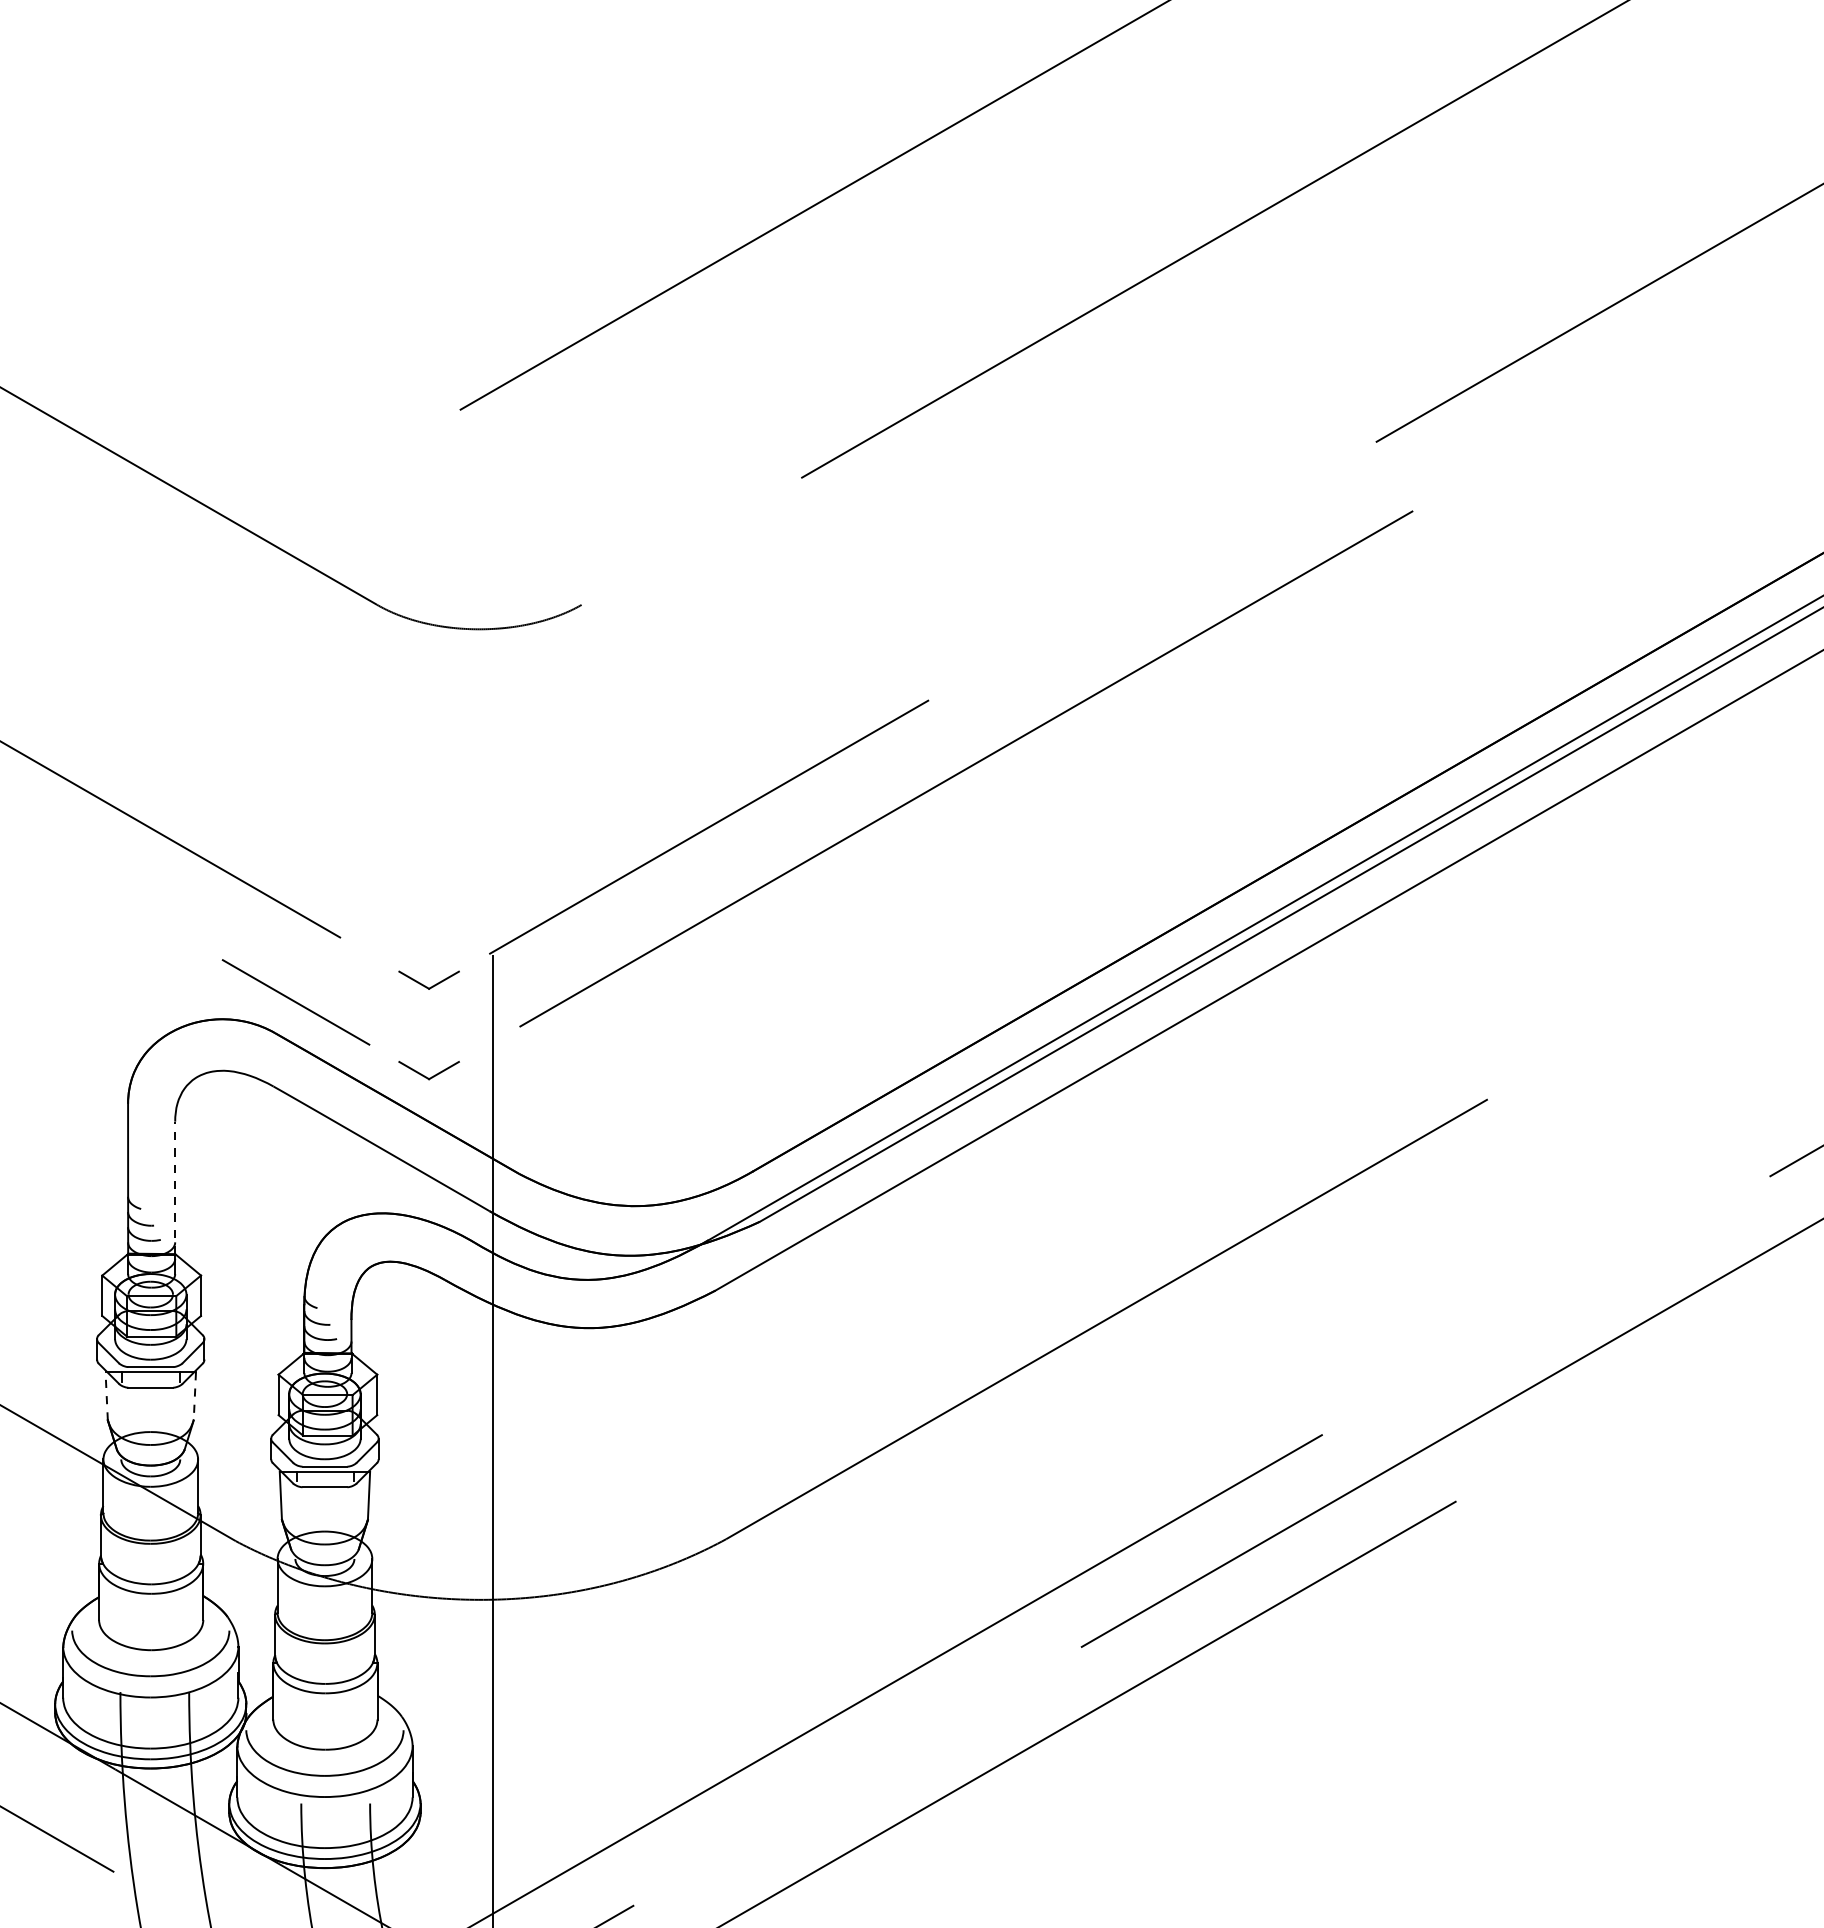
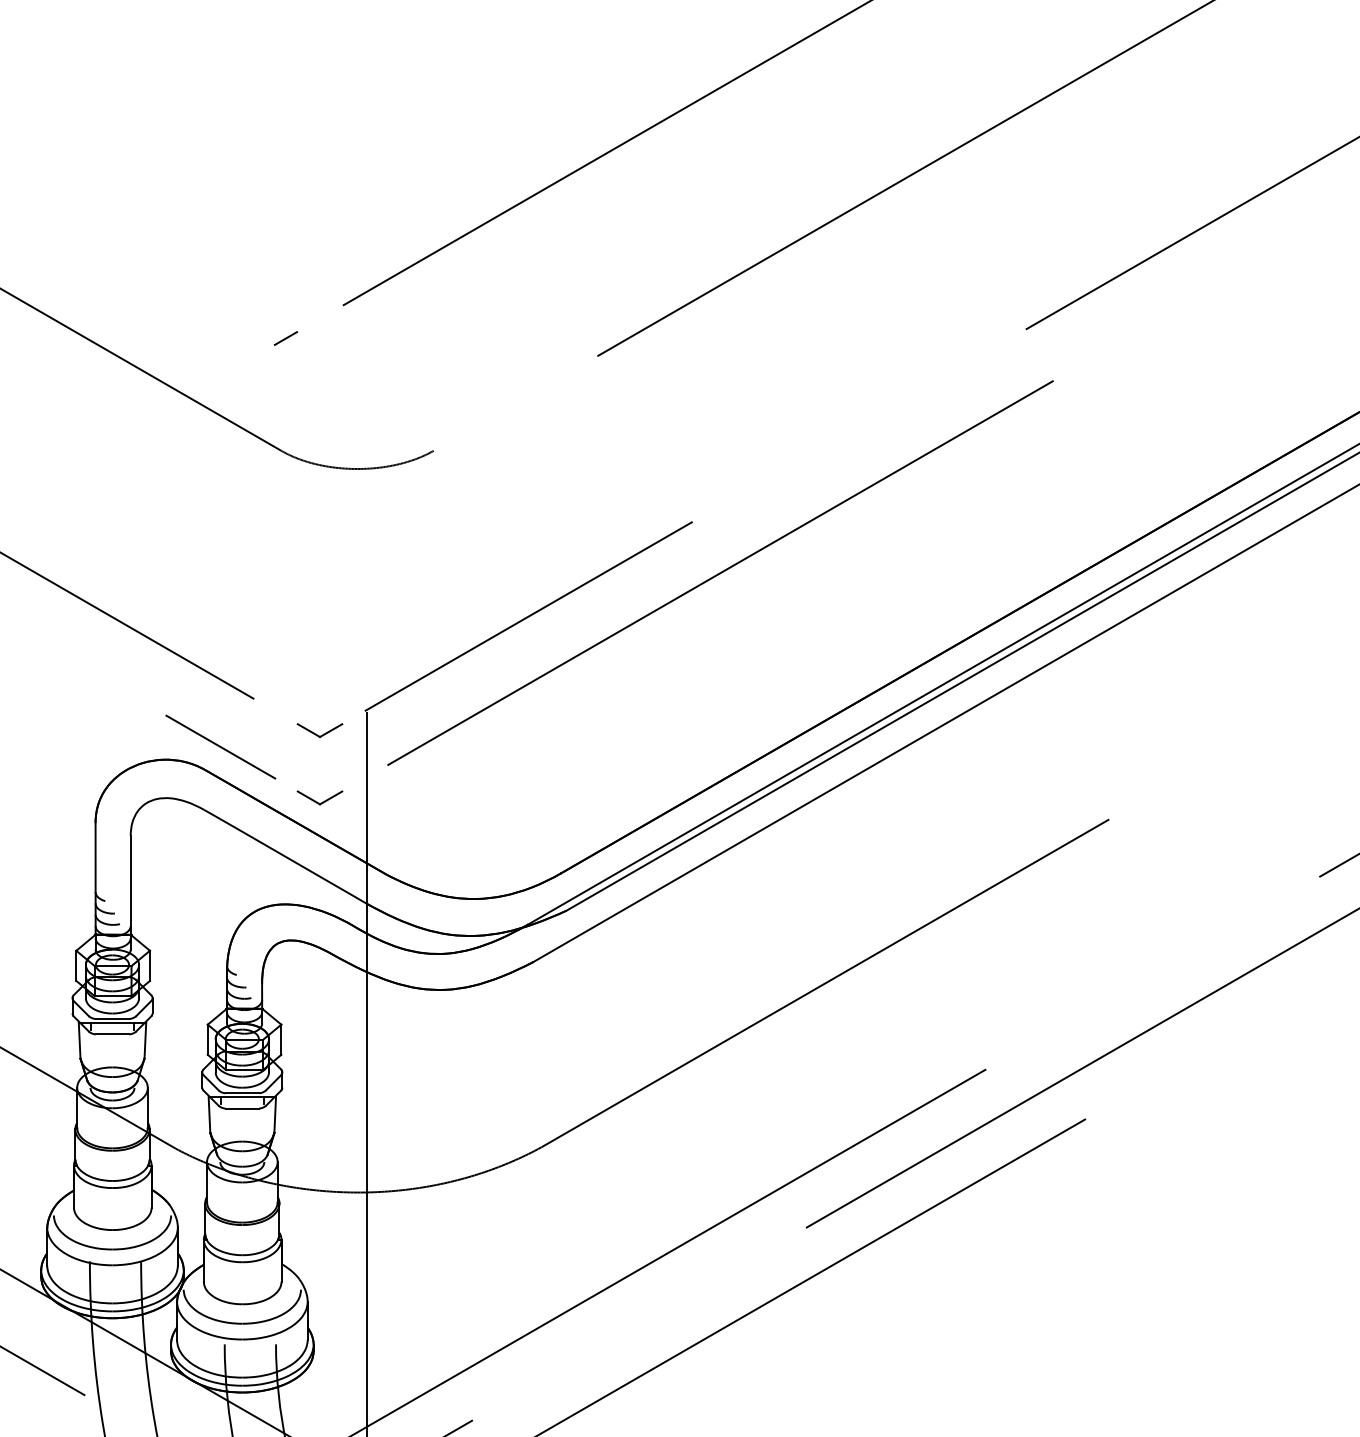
line: (383, 453) -> (286, 337), added
line: (175, 1187) -> (130, 885), dashed -> solid
line: (106, 1395) -> (79, 1040), dashed -> solid
line: (194, 1396) -> (145, 1040), dashed -> solid

